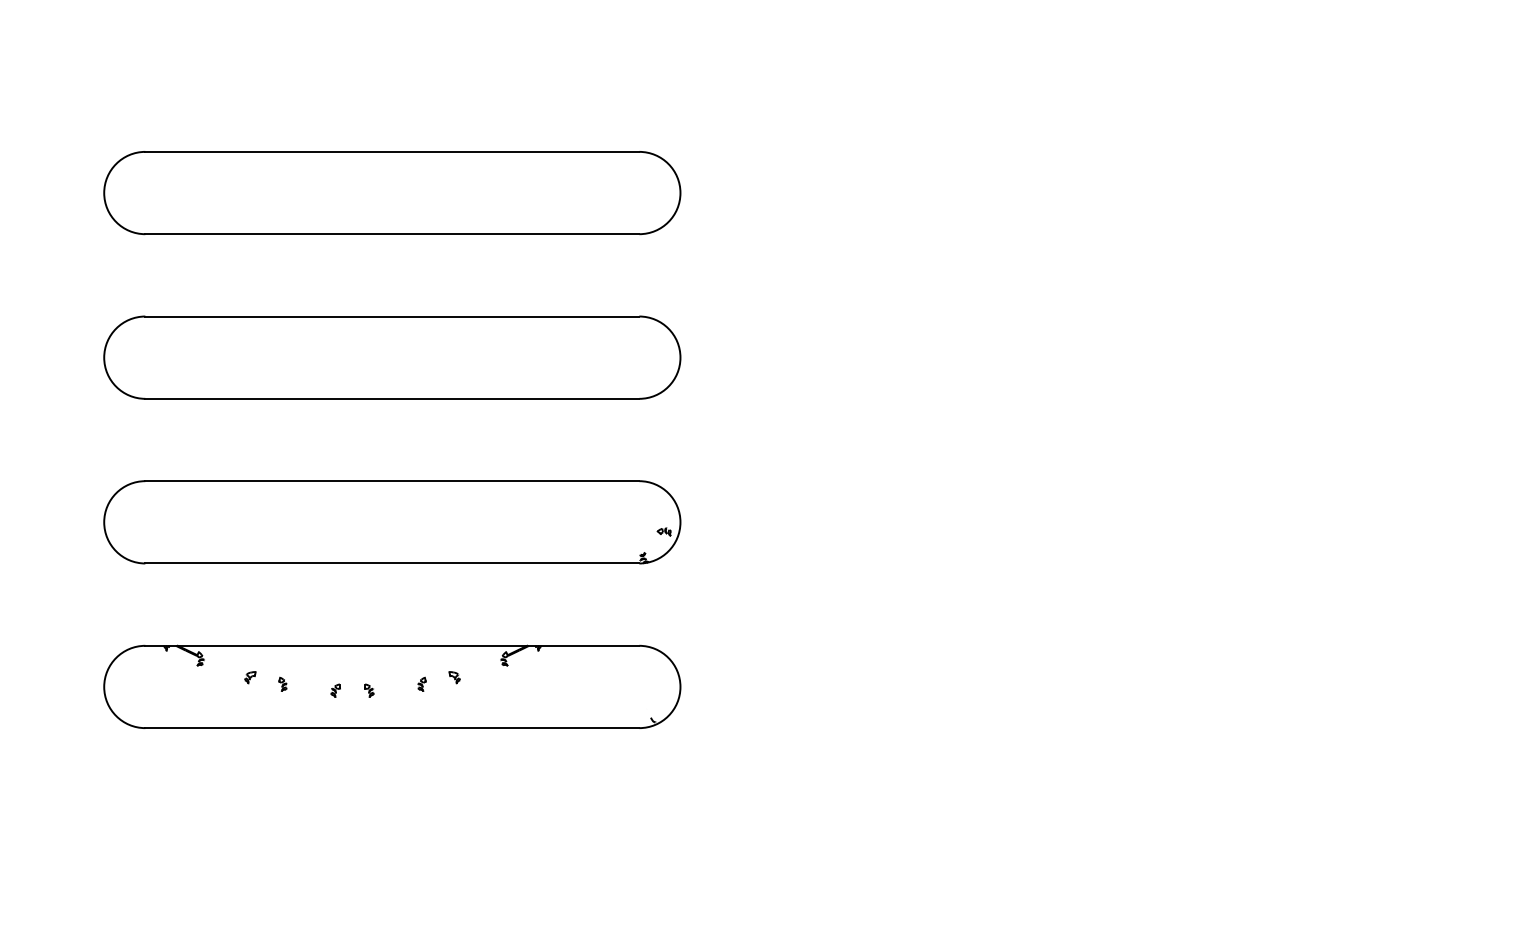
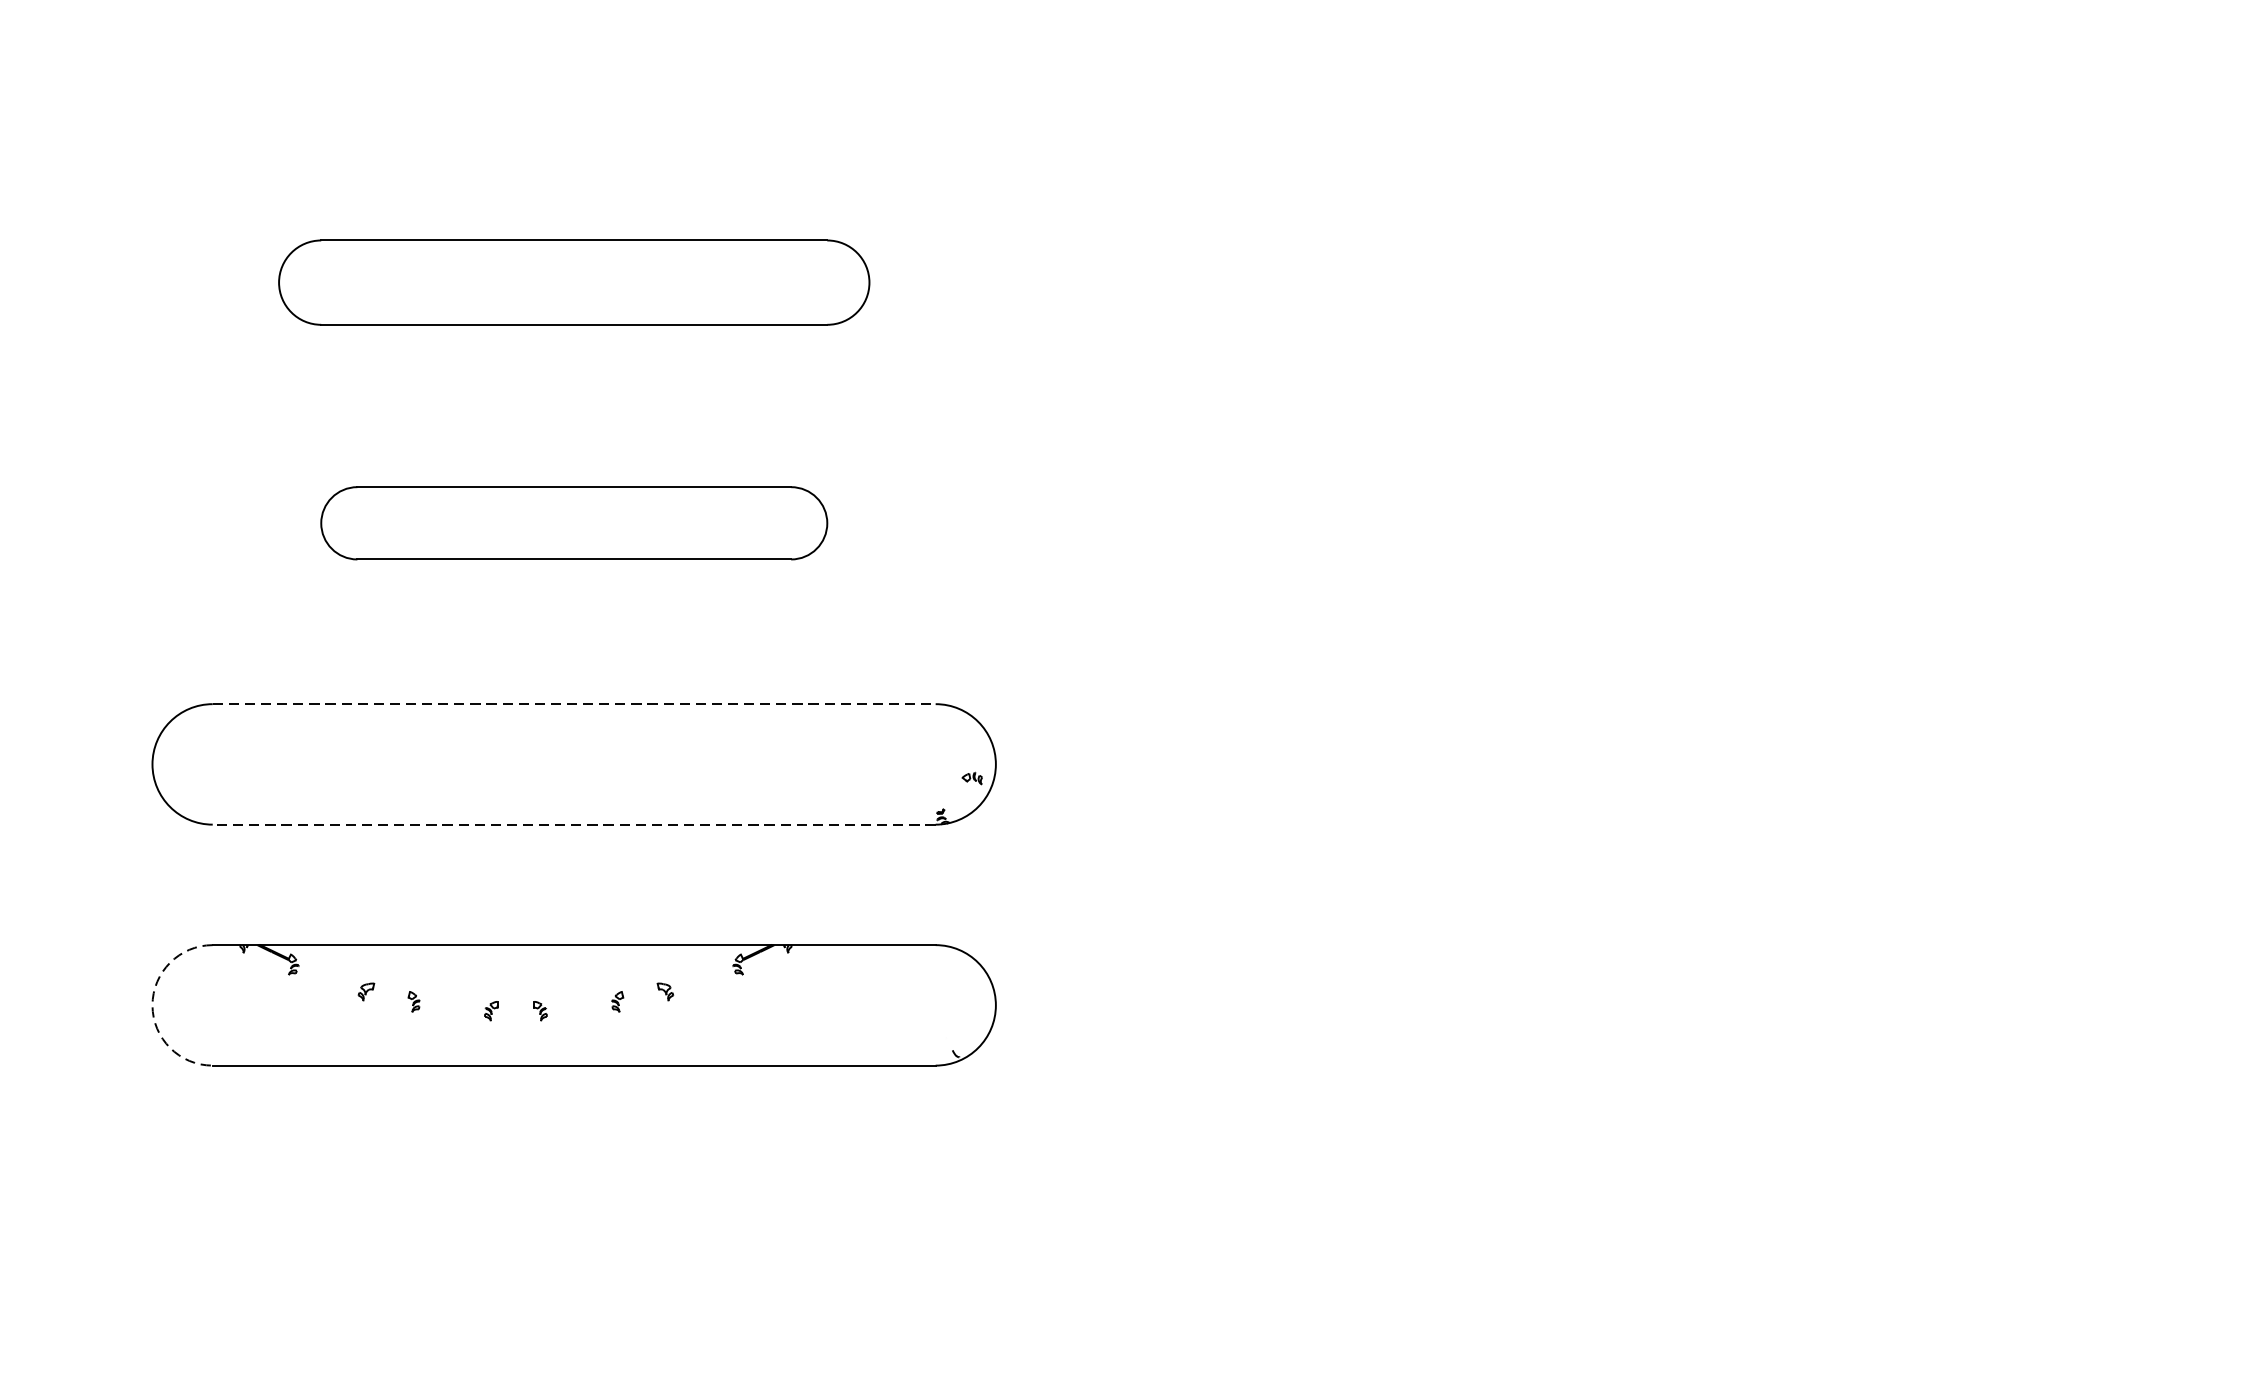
part: (392, 193) -> (574, 283), size x0.7
part: (392, 357) -> (574, 523), size x0.6
line: (392, 481) -> (574, 704), solid -> dashed
line: (392, 563) -> (574, 824), solid -> dashed
arc: (104, 686) -> (152, 1004), solid -> dashed

